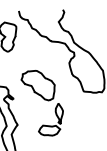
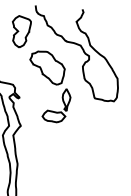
part: (43, 102) -> (50, 86), moved

